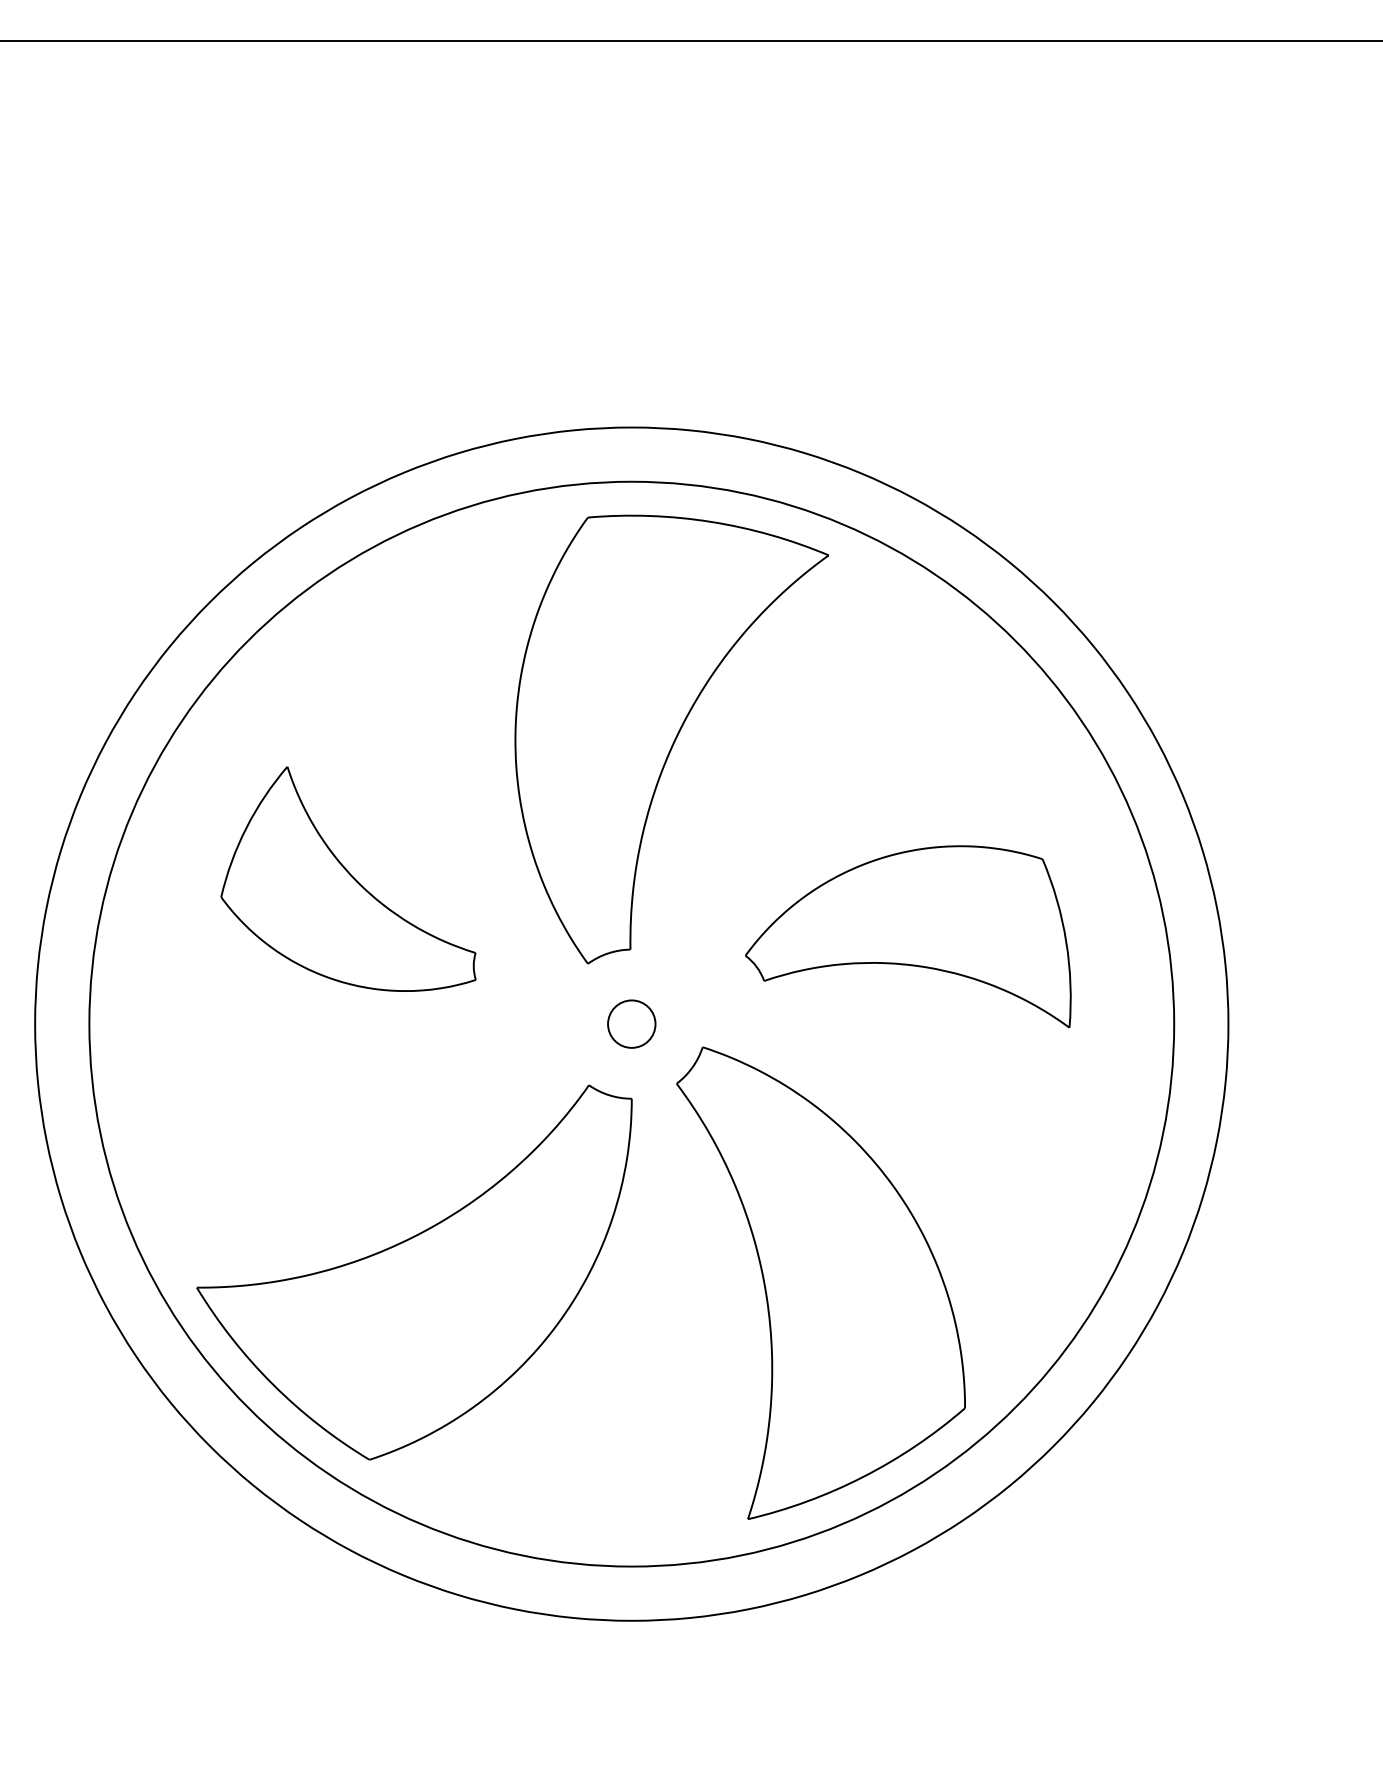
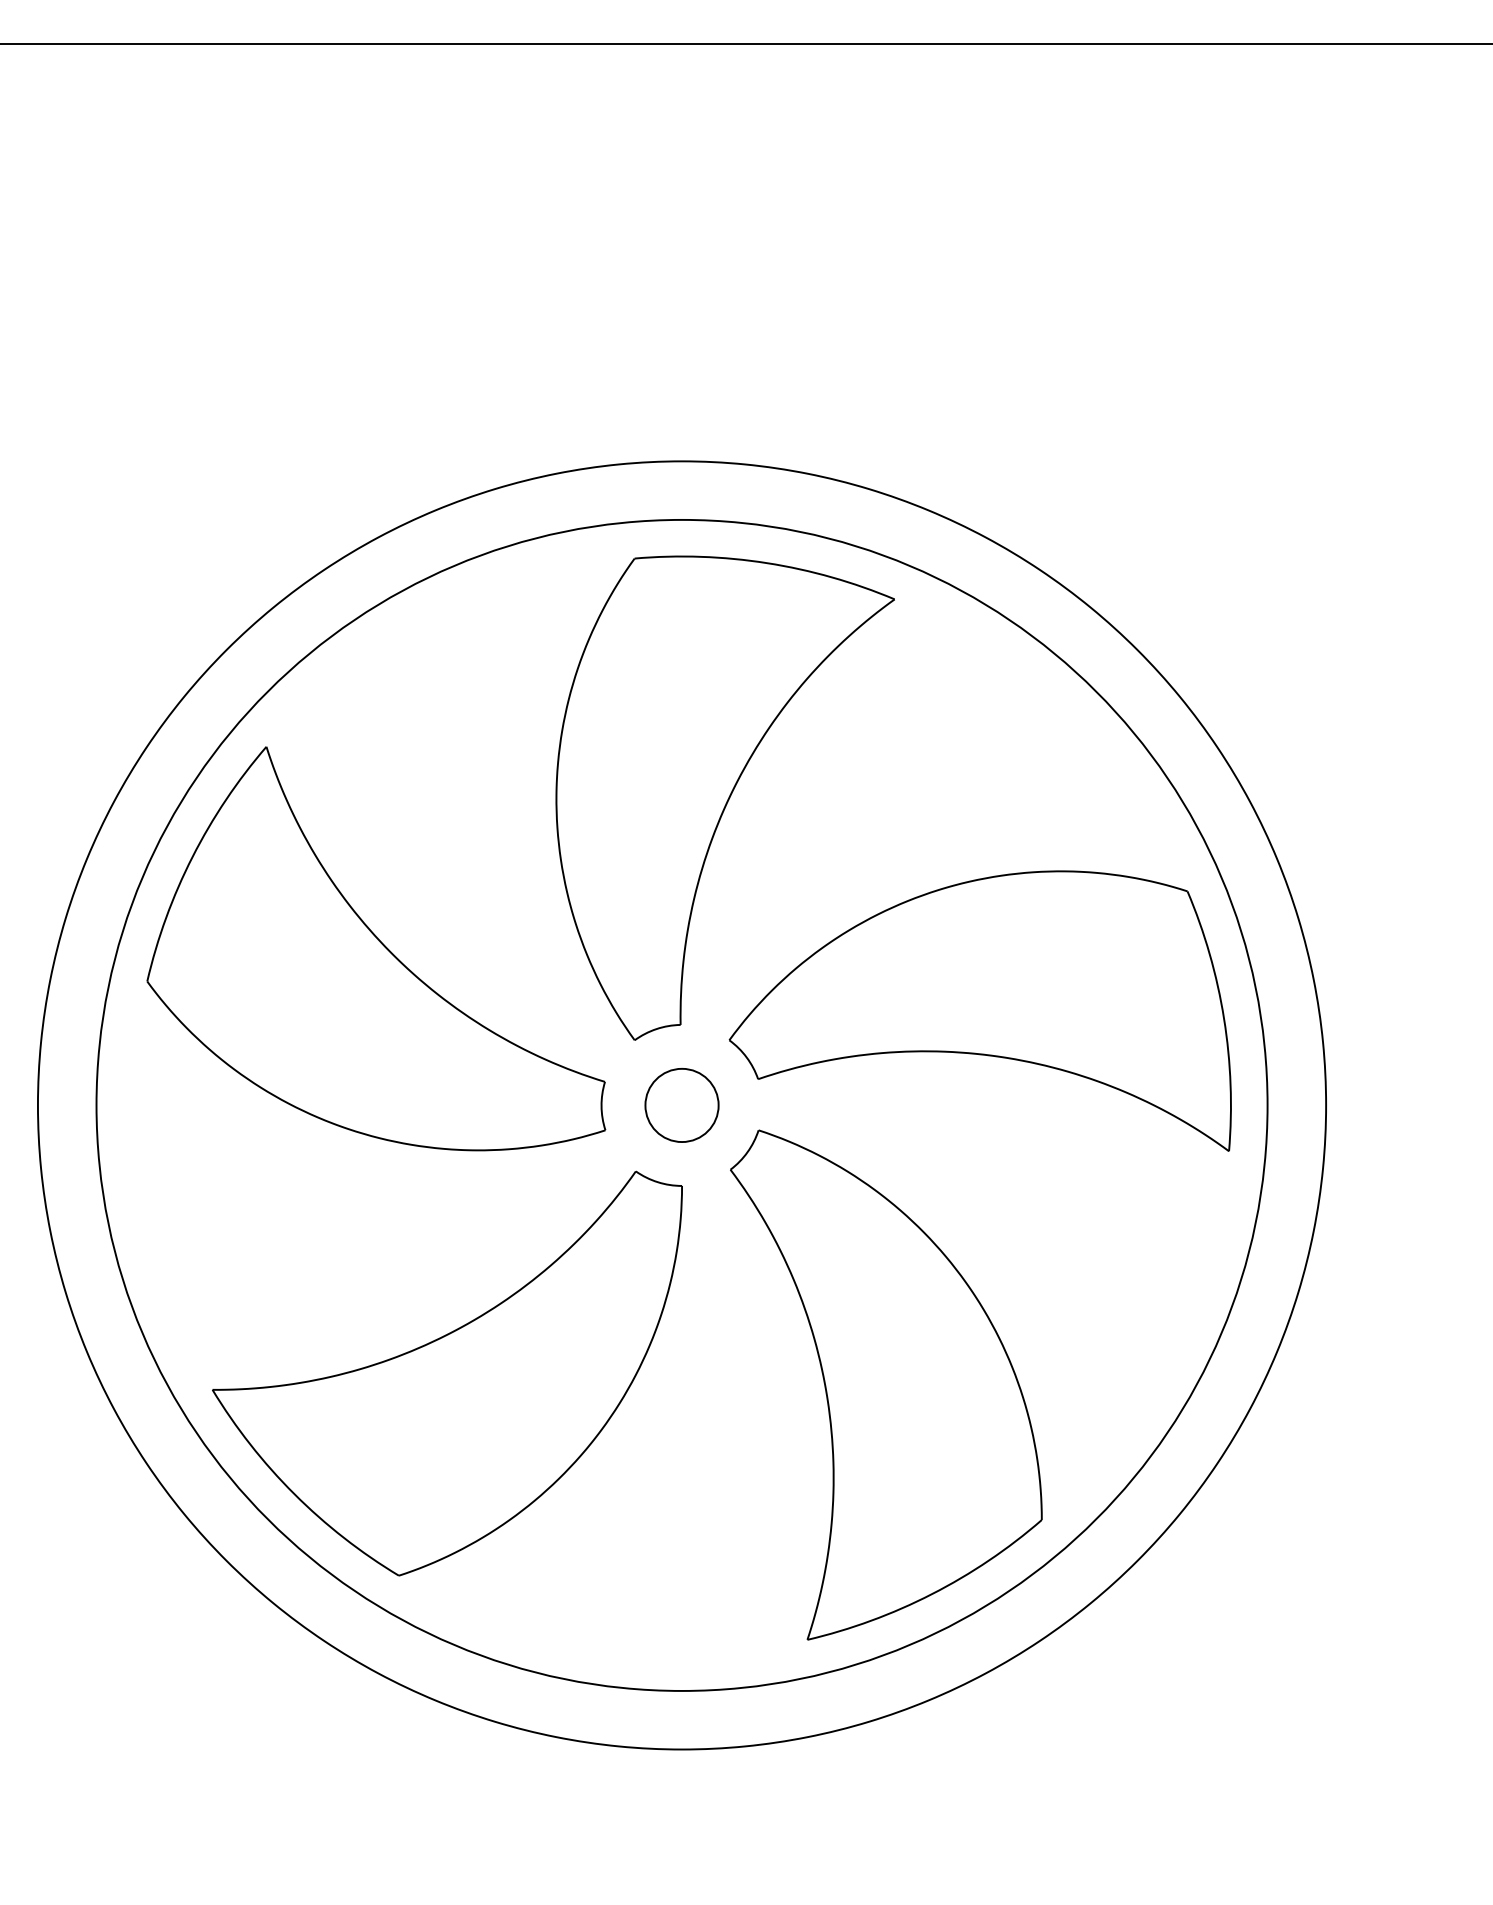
part: (348, 878) -> (376, 948), size x1.67
part: (908, 936) -> (980, 1010), size x1.43
circle: (631, 1024) -> (681, 1105), size x1.43

